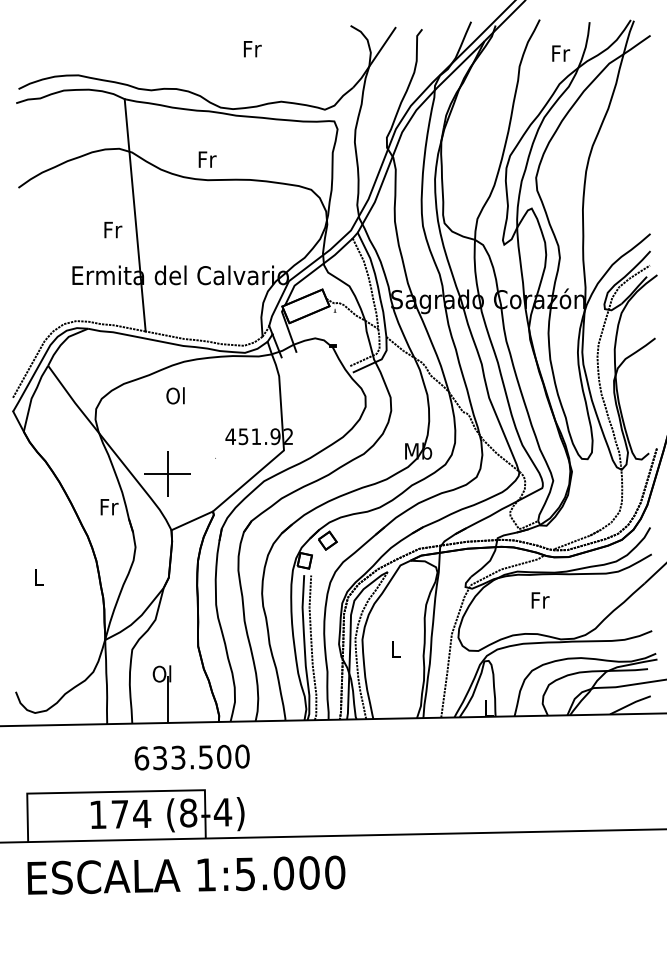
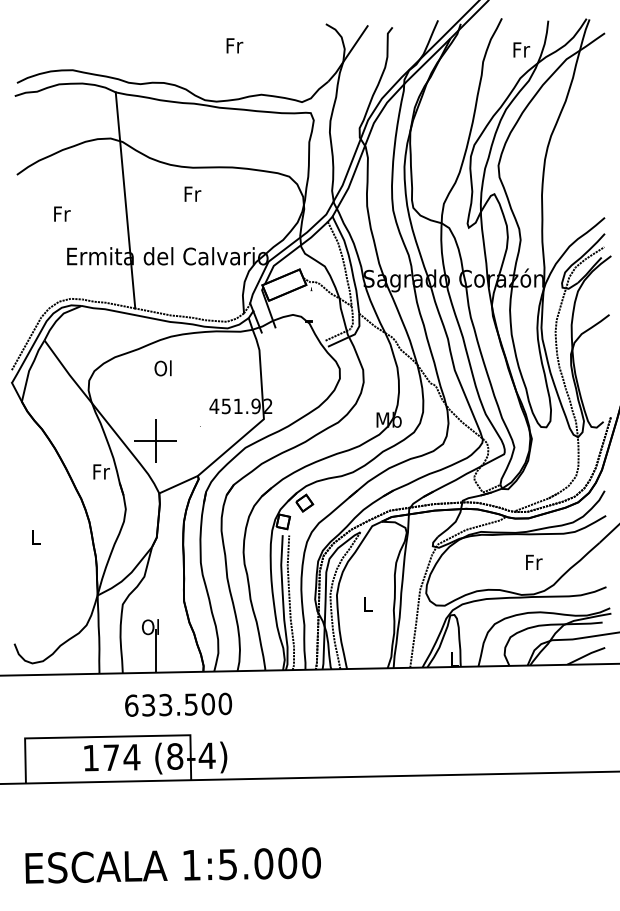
text: (207, 159) -> (192, 194), moved
text: (113, 229) -> (62, 213), moved
text: (540, 600) -> (534, 562), moved
text: (186, 874) -> (173, 864), moved

